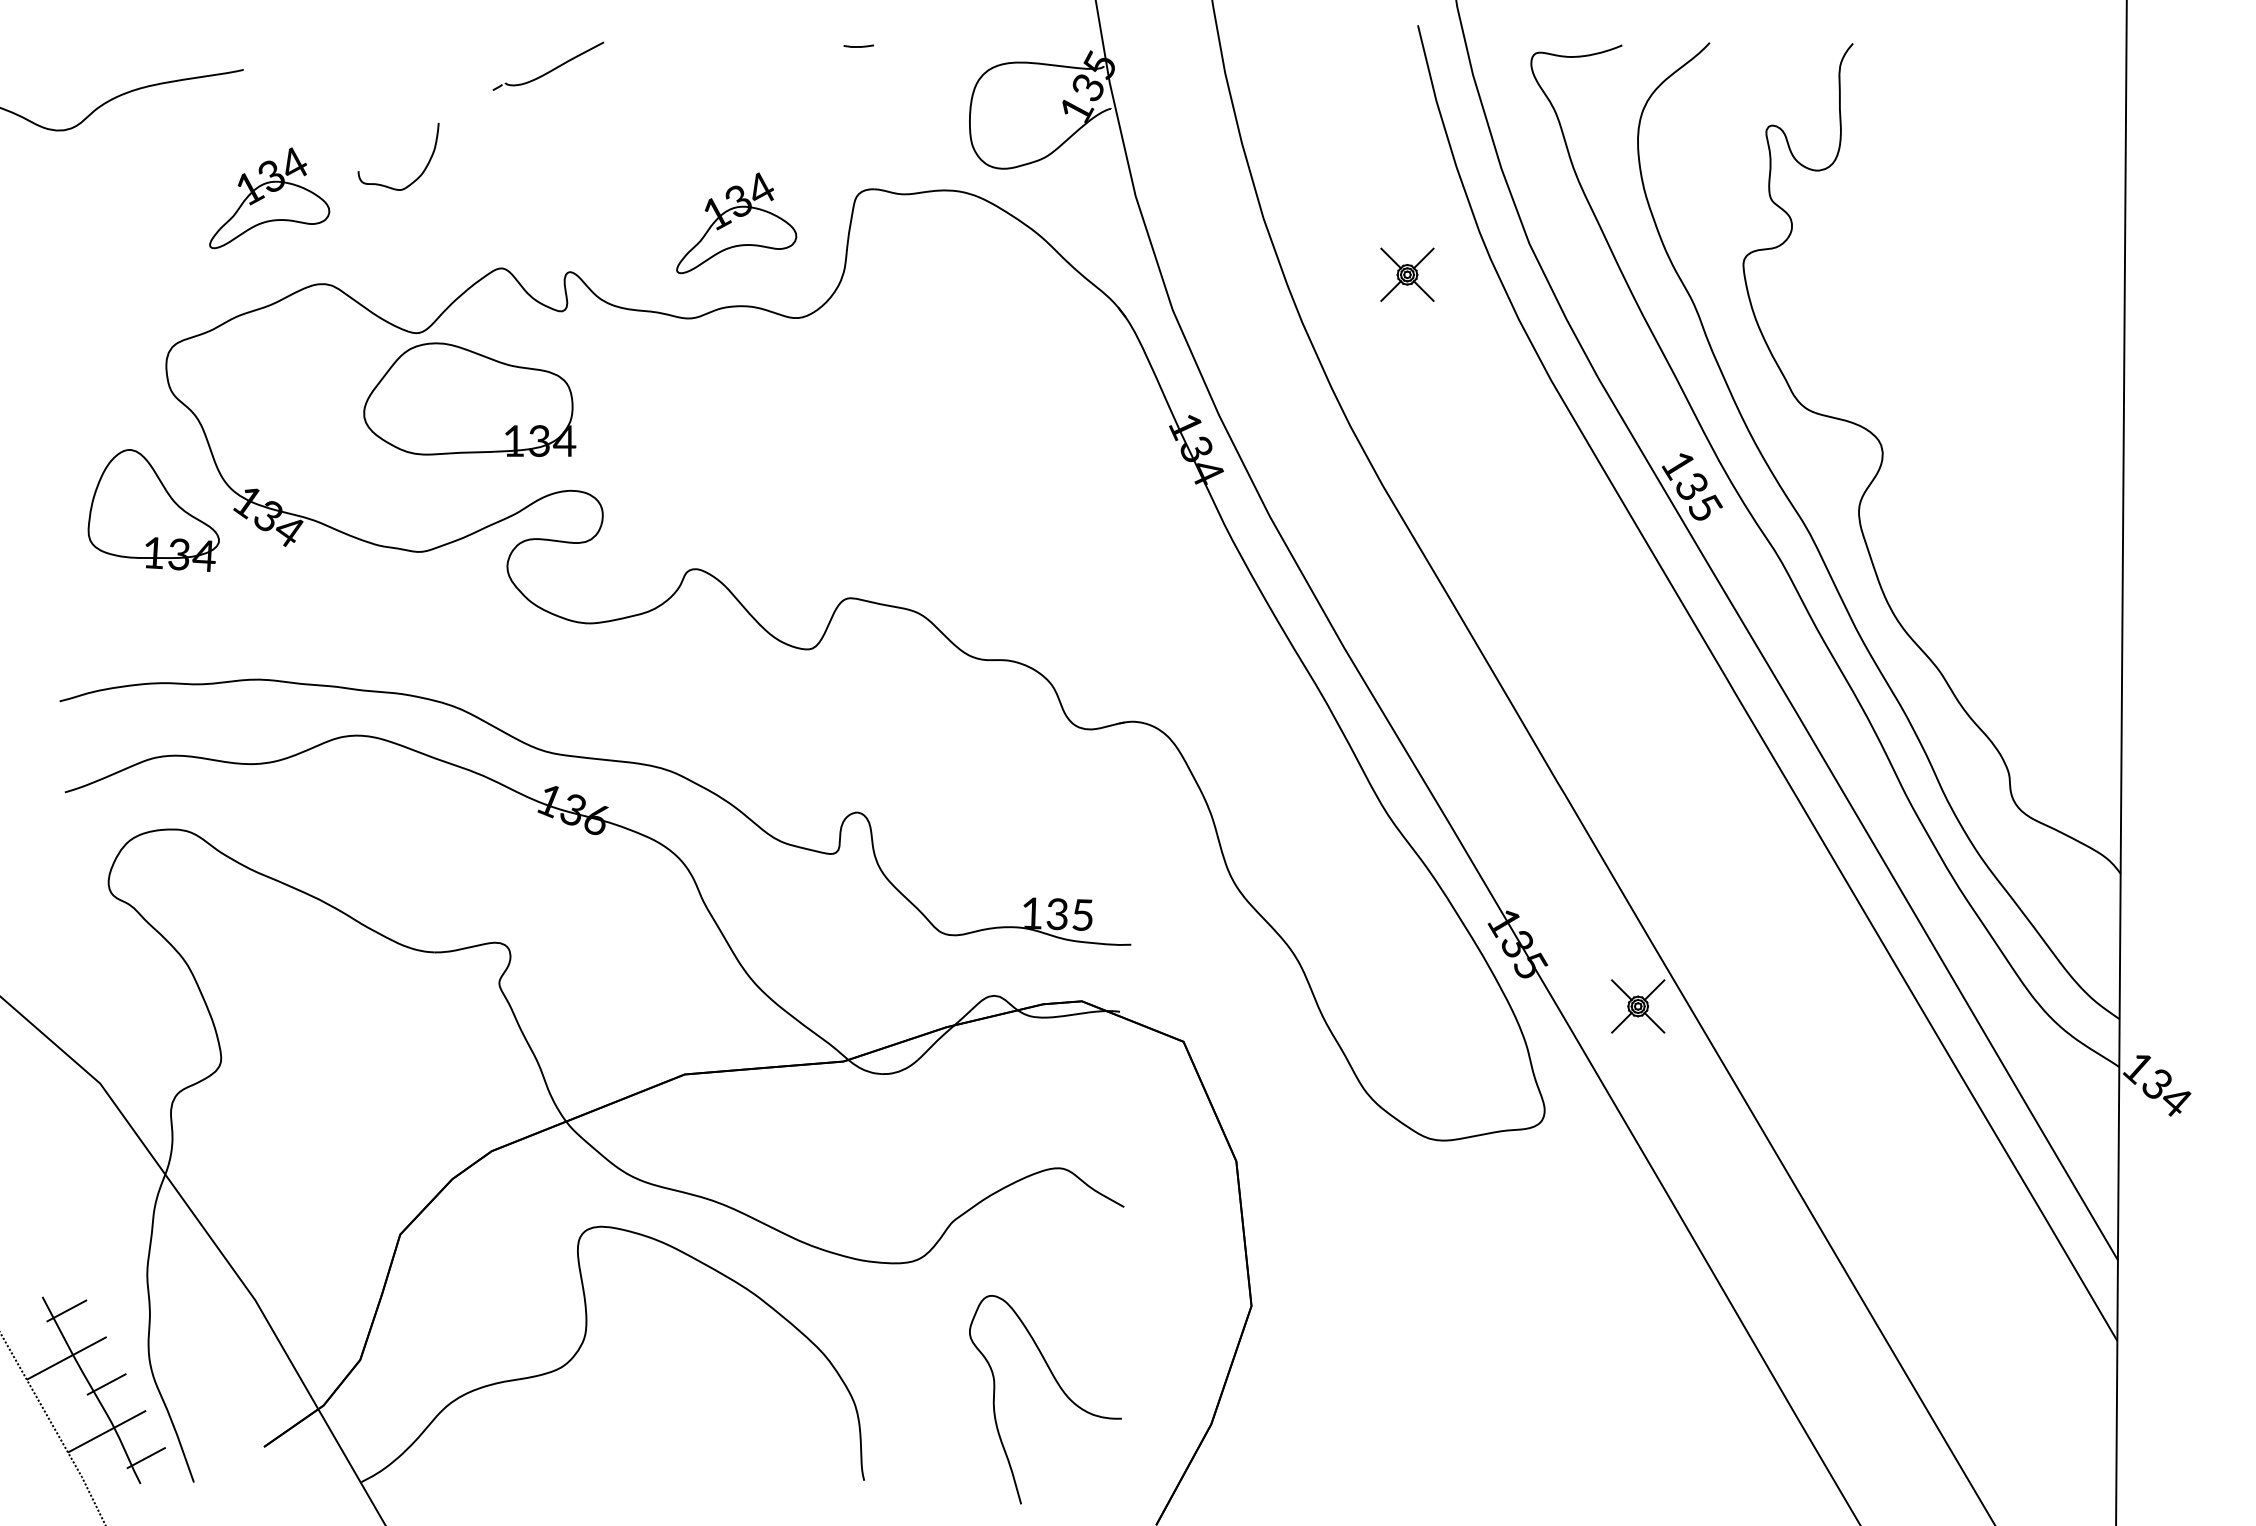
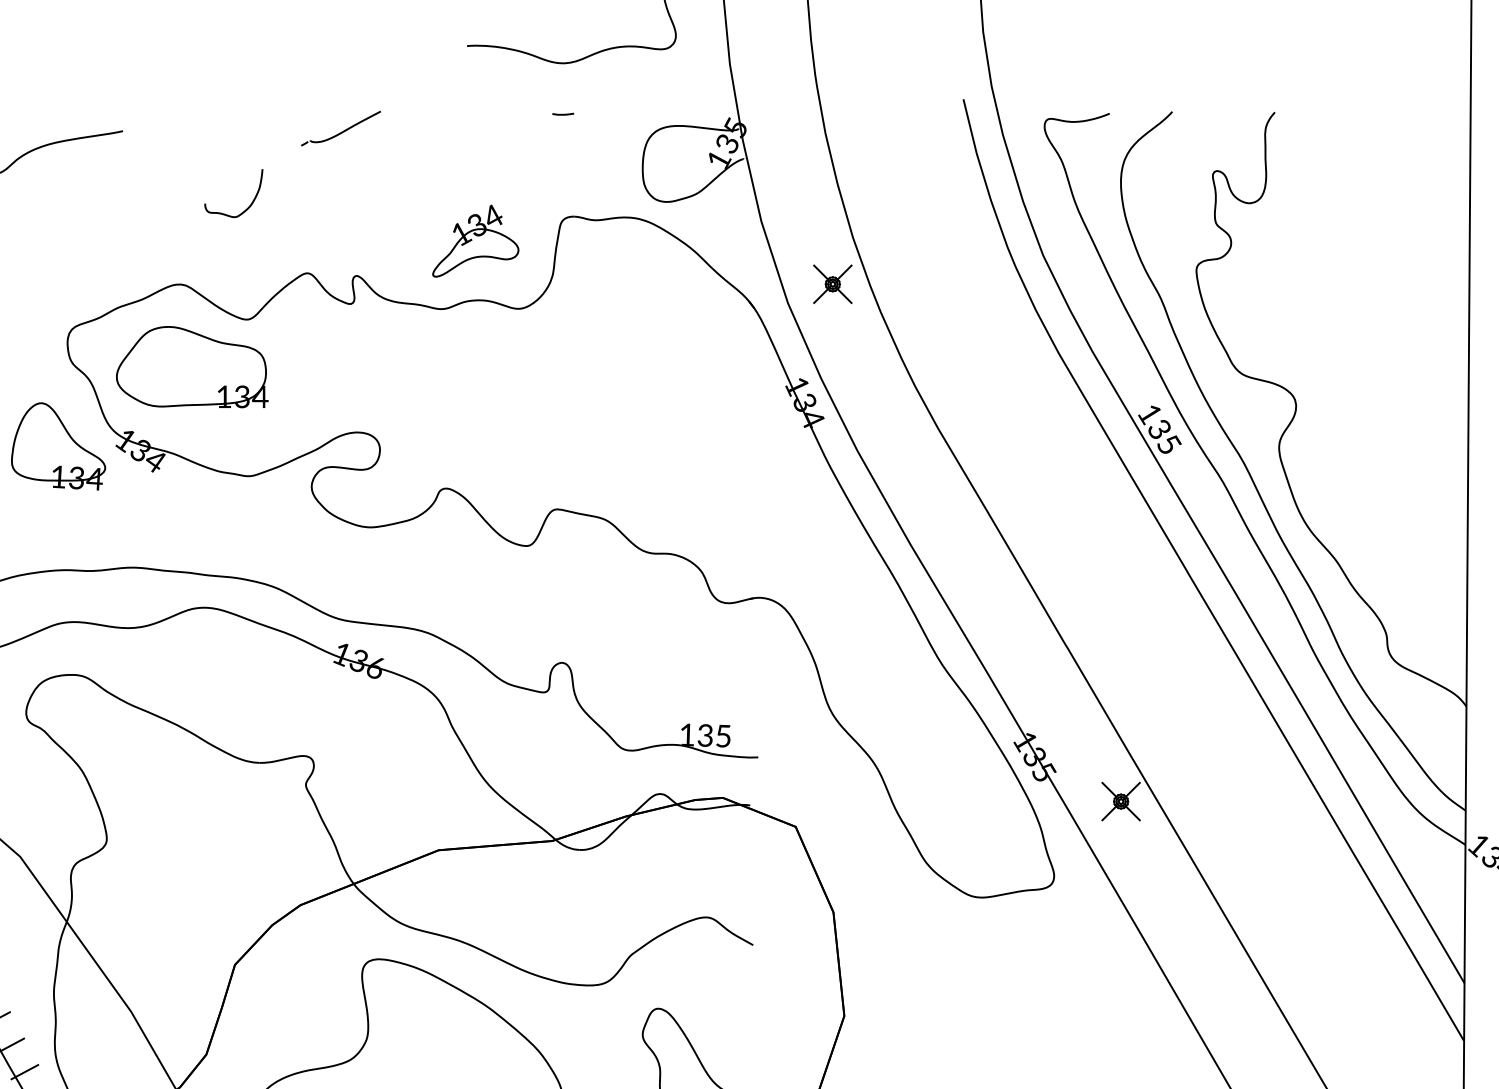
part: (269, 198) -> (141, 223), removed
part: (1407, 274) -> (832, 284), moved
part: (469, 399) -> (192, 367), moved

